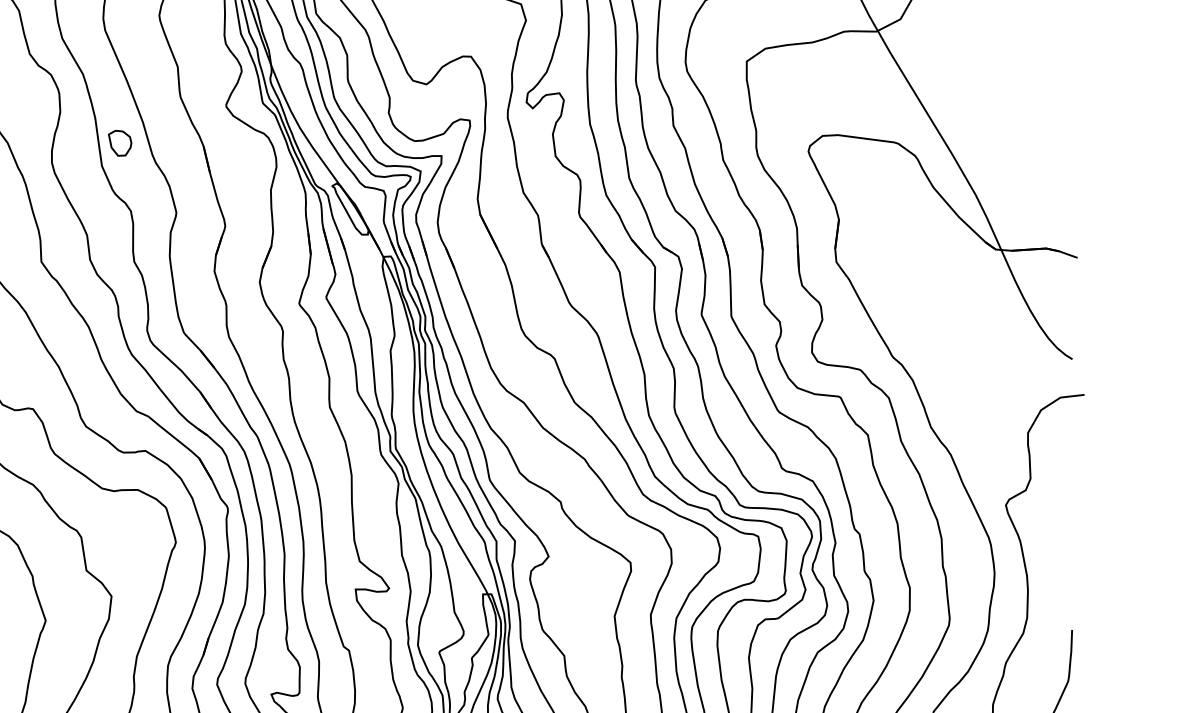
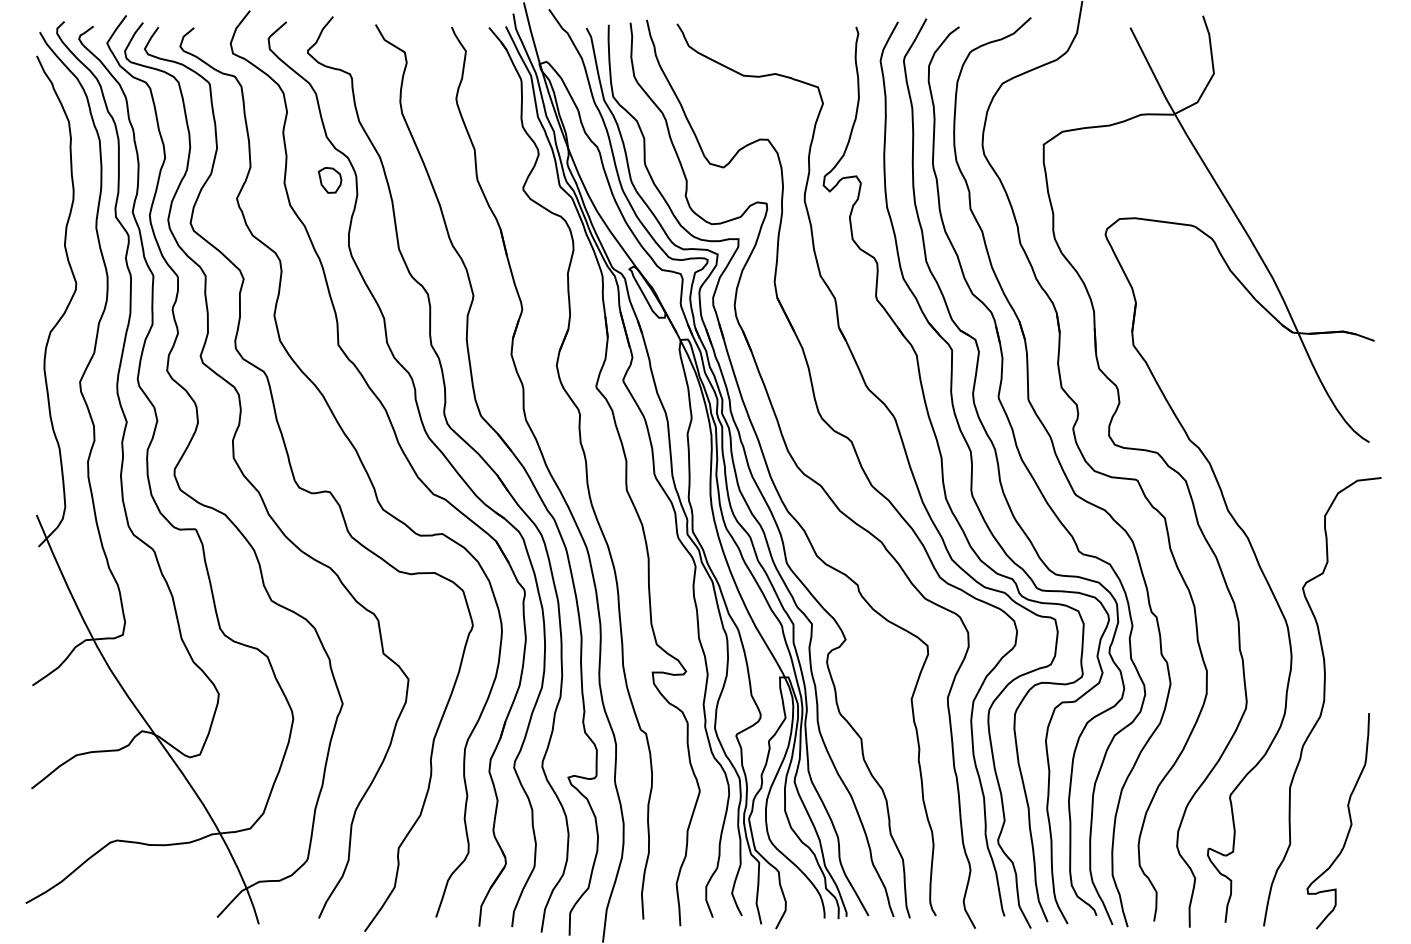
part: (120, 143) -> (330, 180), moved

